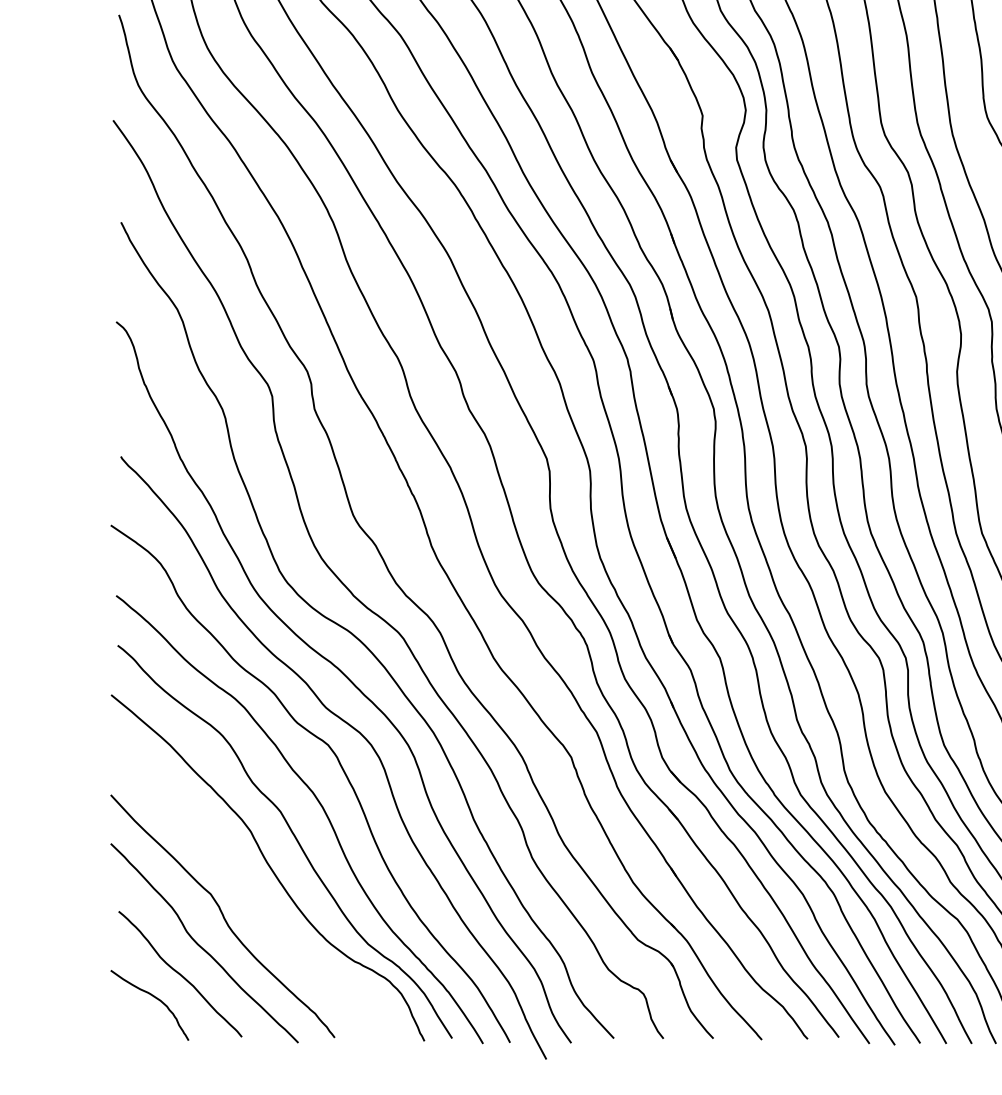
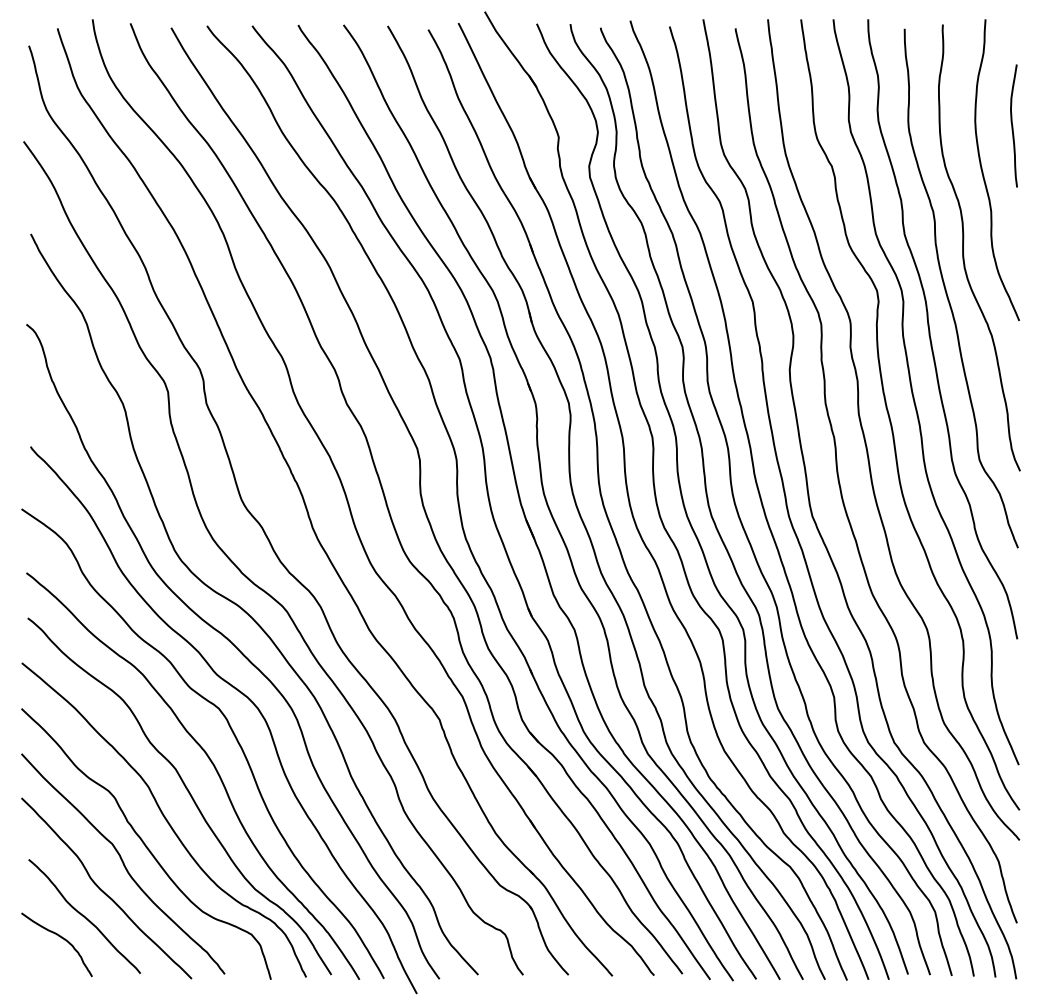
curve: (247, 893) -> (145, 843), added

